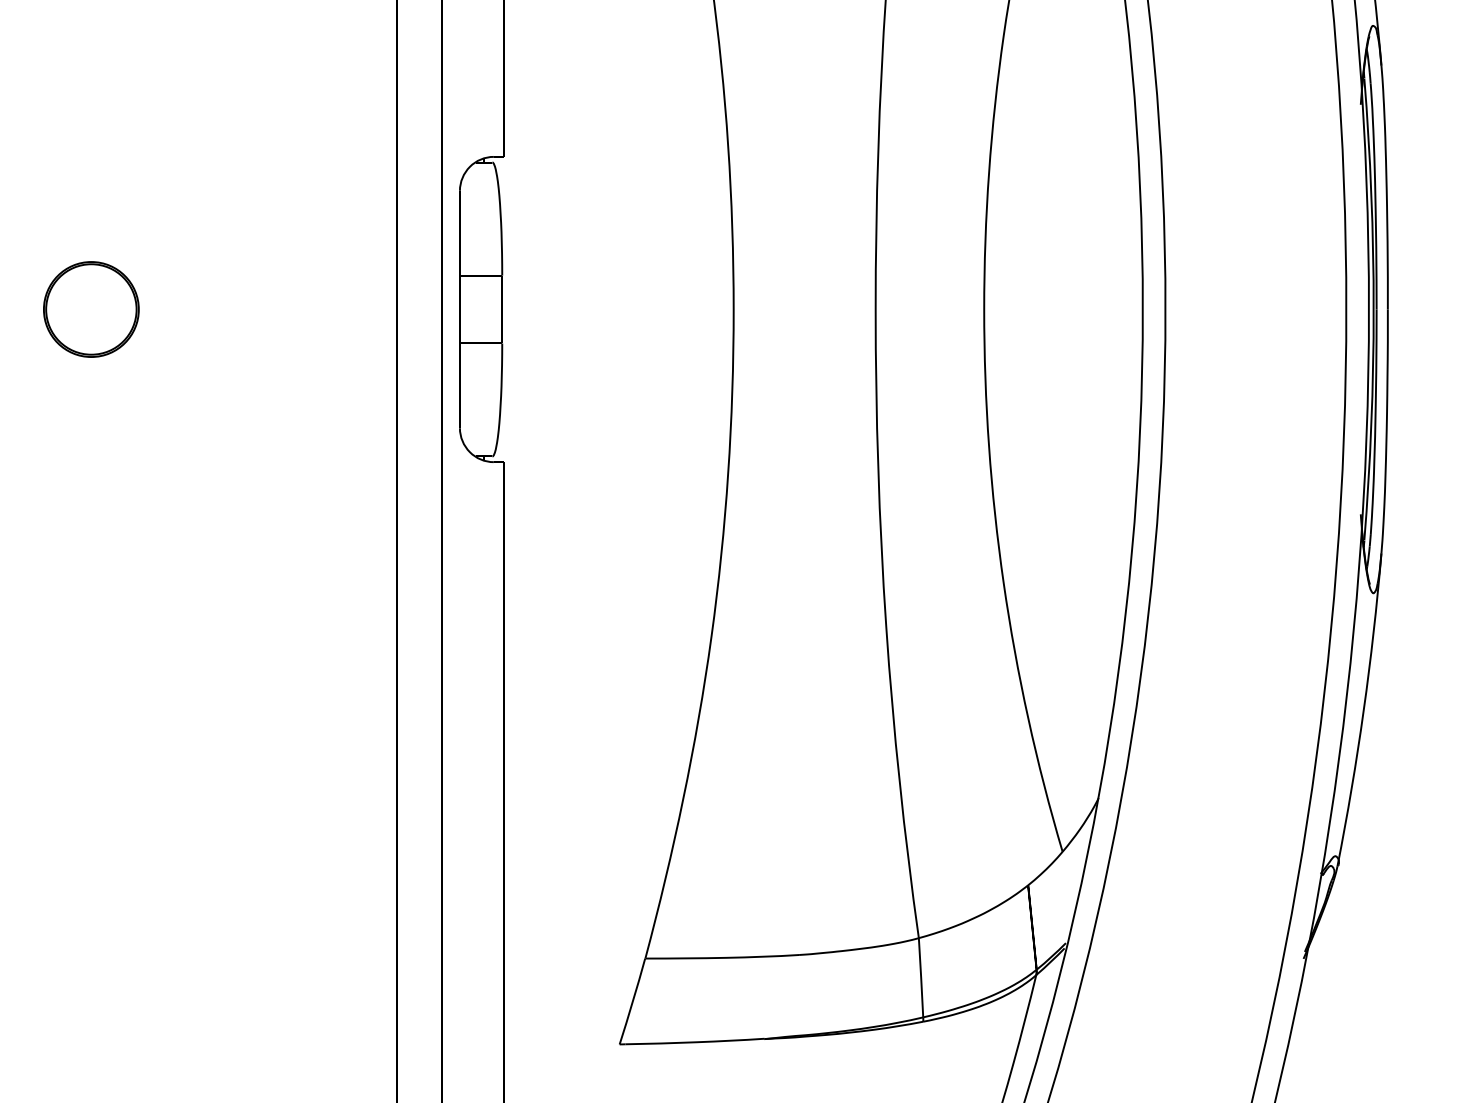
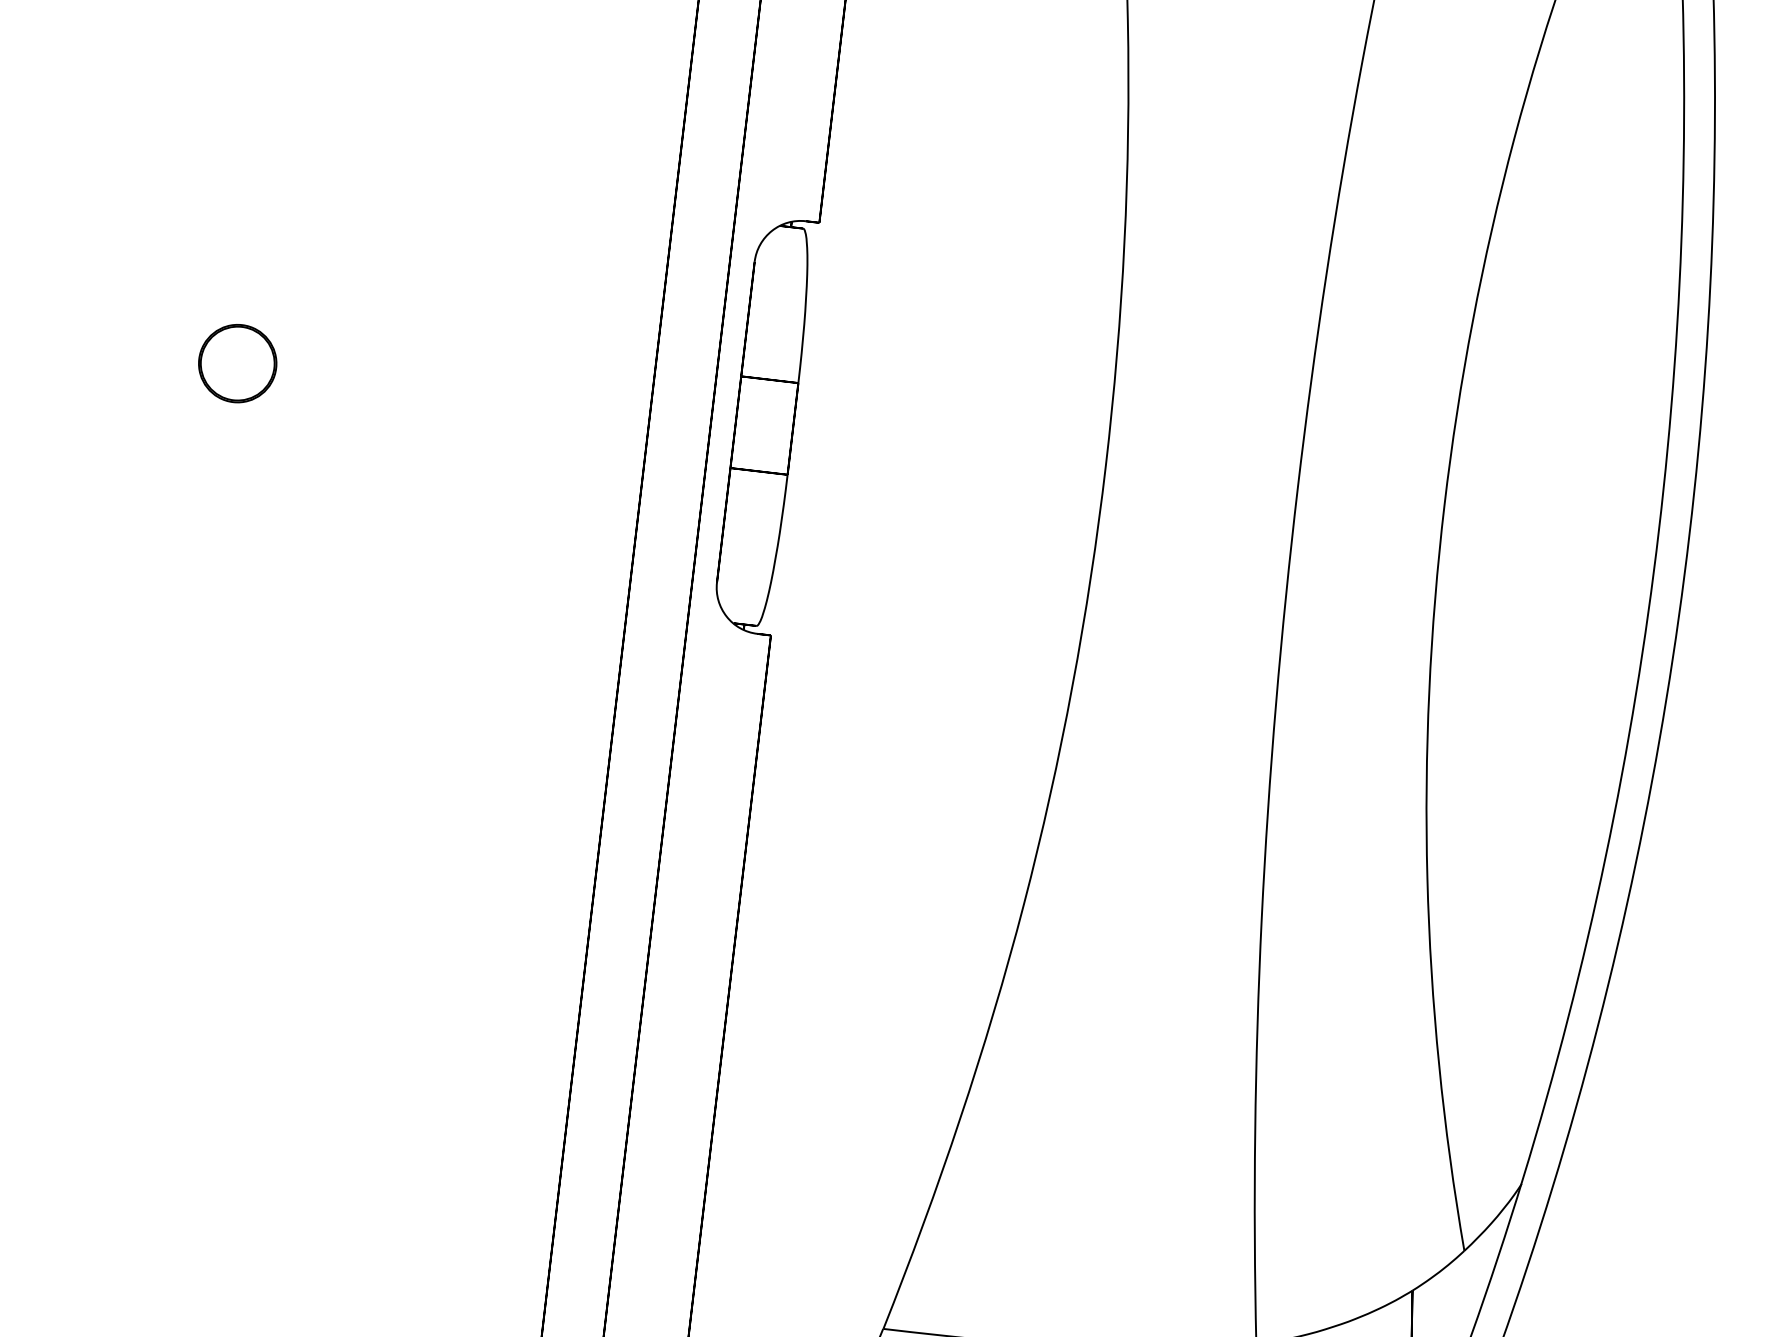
part: (91, 309) -> (237, 363), size x0.6

